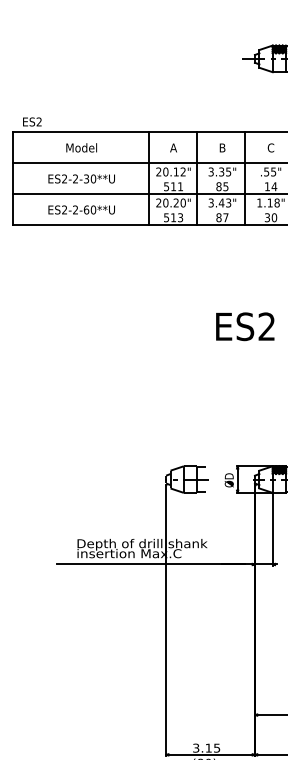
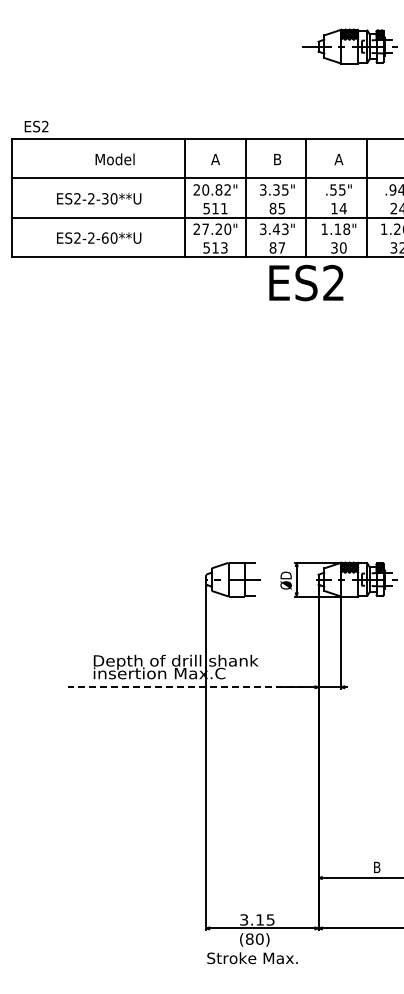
text: (81, 147) -> (114, 159), moved
text: (270, 147) -> (338, 159), C -> A
text: (175, 171) -> (218, 189), 20.12" -> 20.82"
text: (165, 202) -> (205, 228), 20.20" -> 27.20"
text: (245, 326) -> (306, 282), moved
line: (150, 564) -> (186, 687), solid -> dashed

